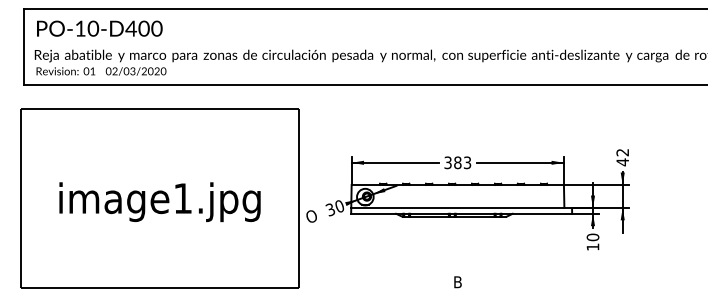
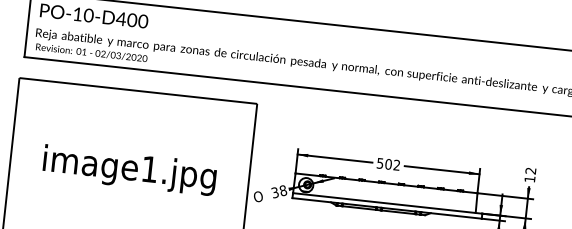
text: (457, 162) -> (388, 164), 383 -> 502
text: (622, 162) -> (529, 179), 42 -> 12
text: (339, 206) -> (283, 190), 30 -> 38

